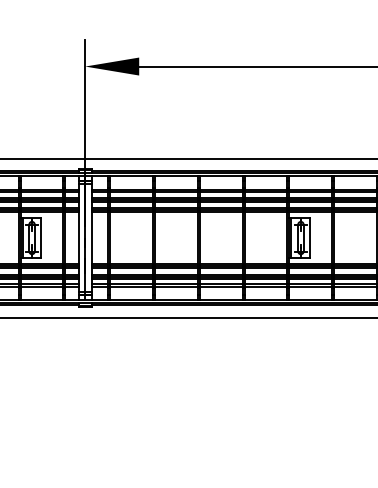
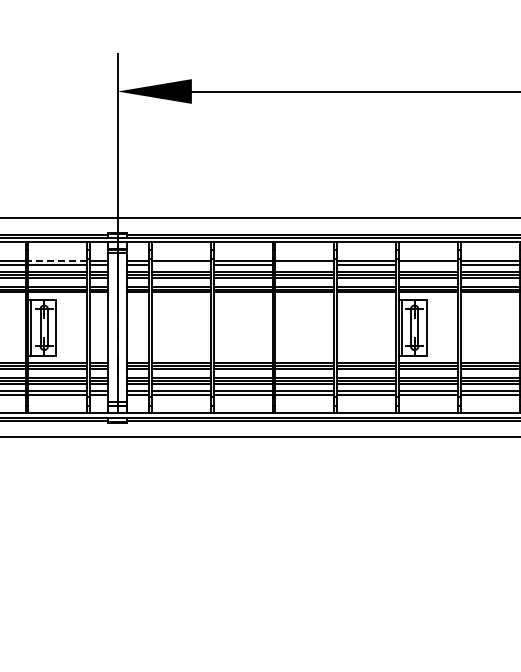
line: (41, 189) -> (57, 260), solid -> dashed
line: (130, 192) -> (180, 265), removed
line: (220, 192) -> (304, 265), removed
line: (310, 192) -> (427, 265), removed

